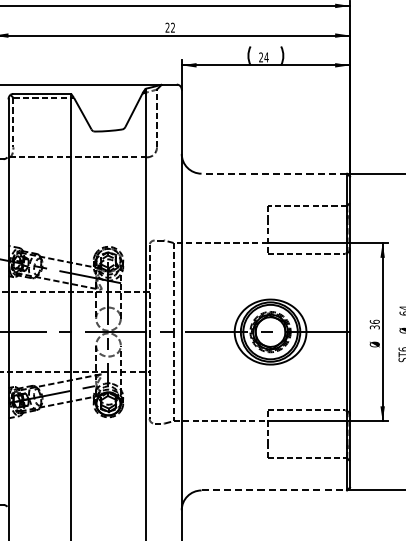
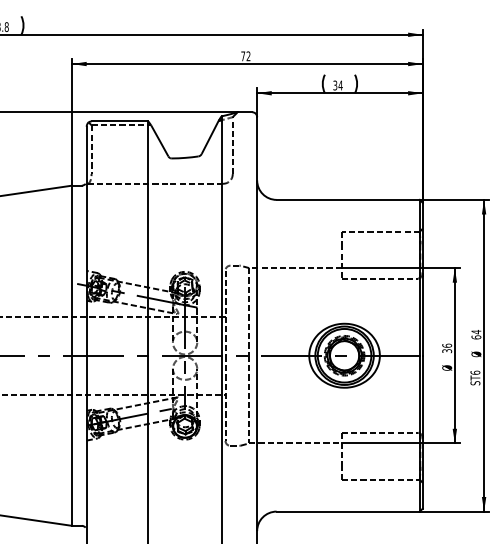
text: (167, 27) -> (243, 56), 22 -> 72
text: (261, 57) -> (335, 85), 24 -> 34
line: (274, 173) -> (348, 199), dashed -> solid
line: (274, 490) -> (348, 511), dashed -> solid

